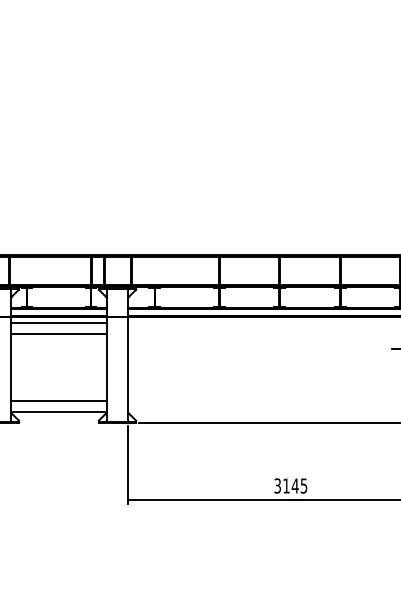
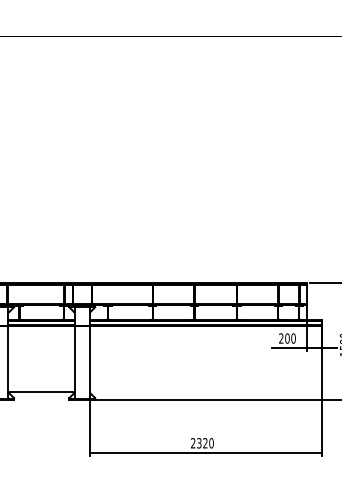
line: (58, 323) -> (41, 330), removed
line: (58, 333) -> (41, 337), removed
line: (58, 401) -> (41, 384), removed
text: (291, 486) -> (202, 443), 3145 -> 2320

